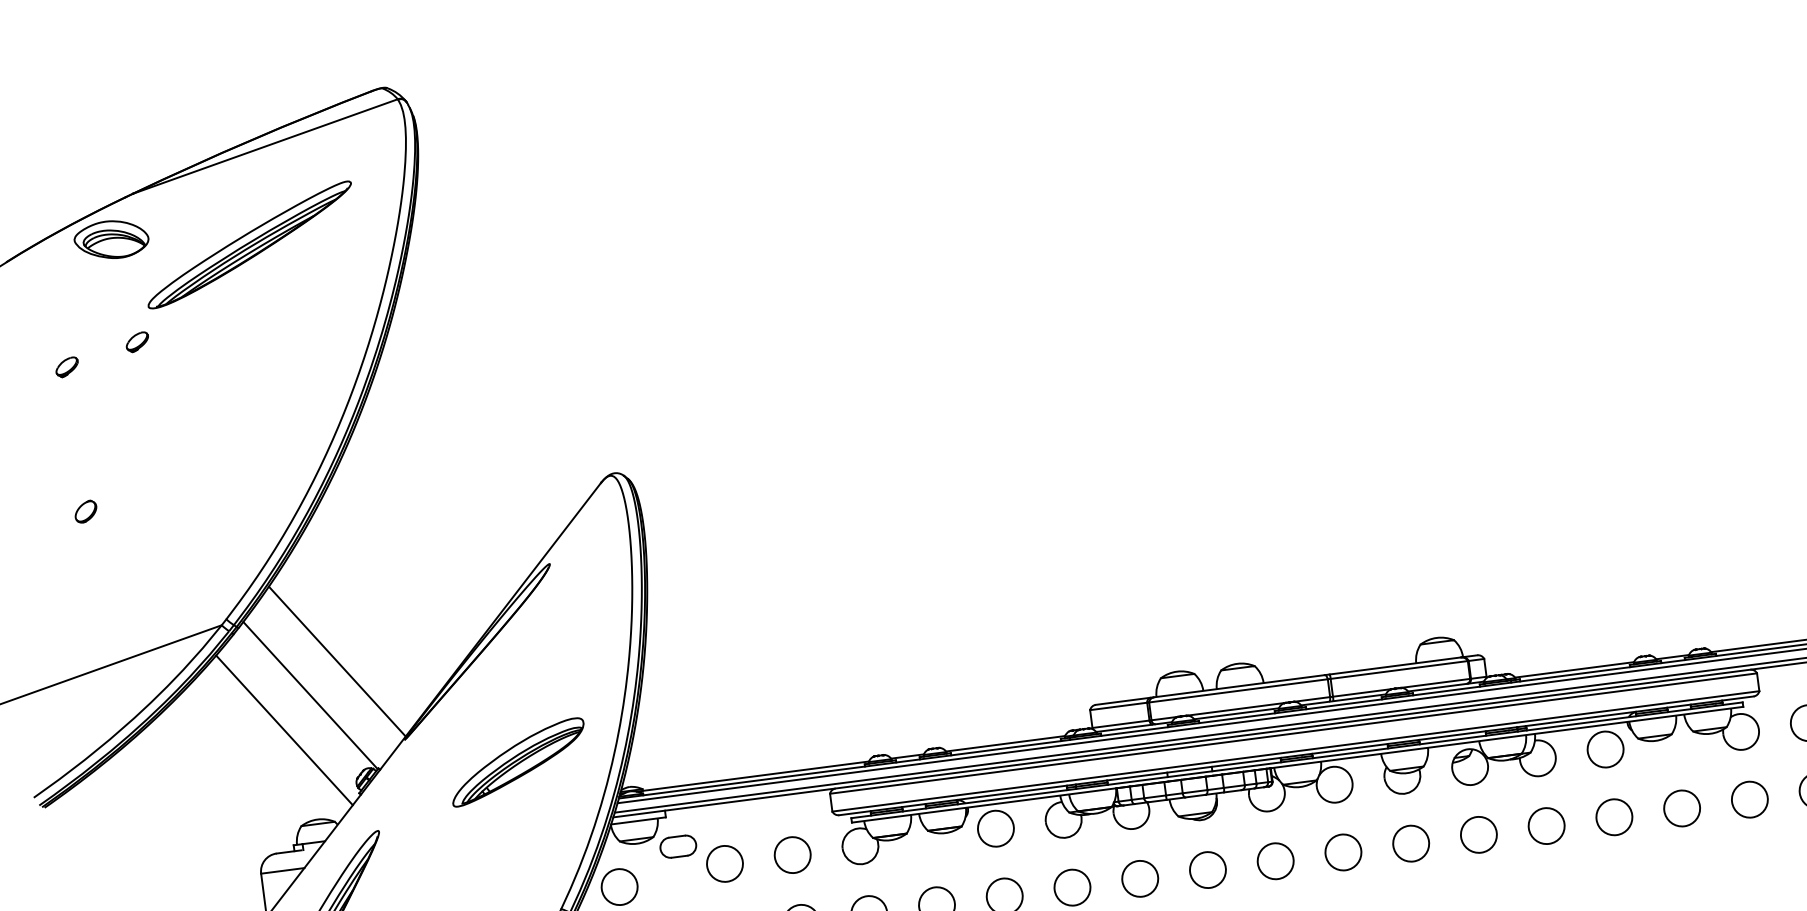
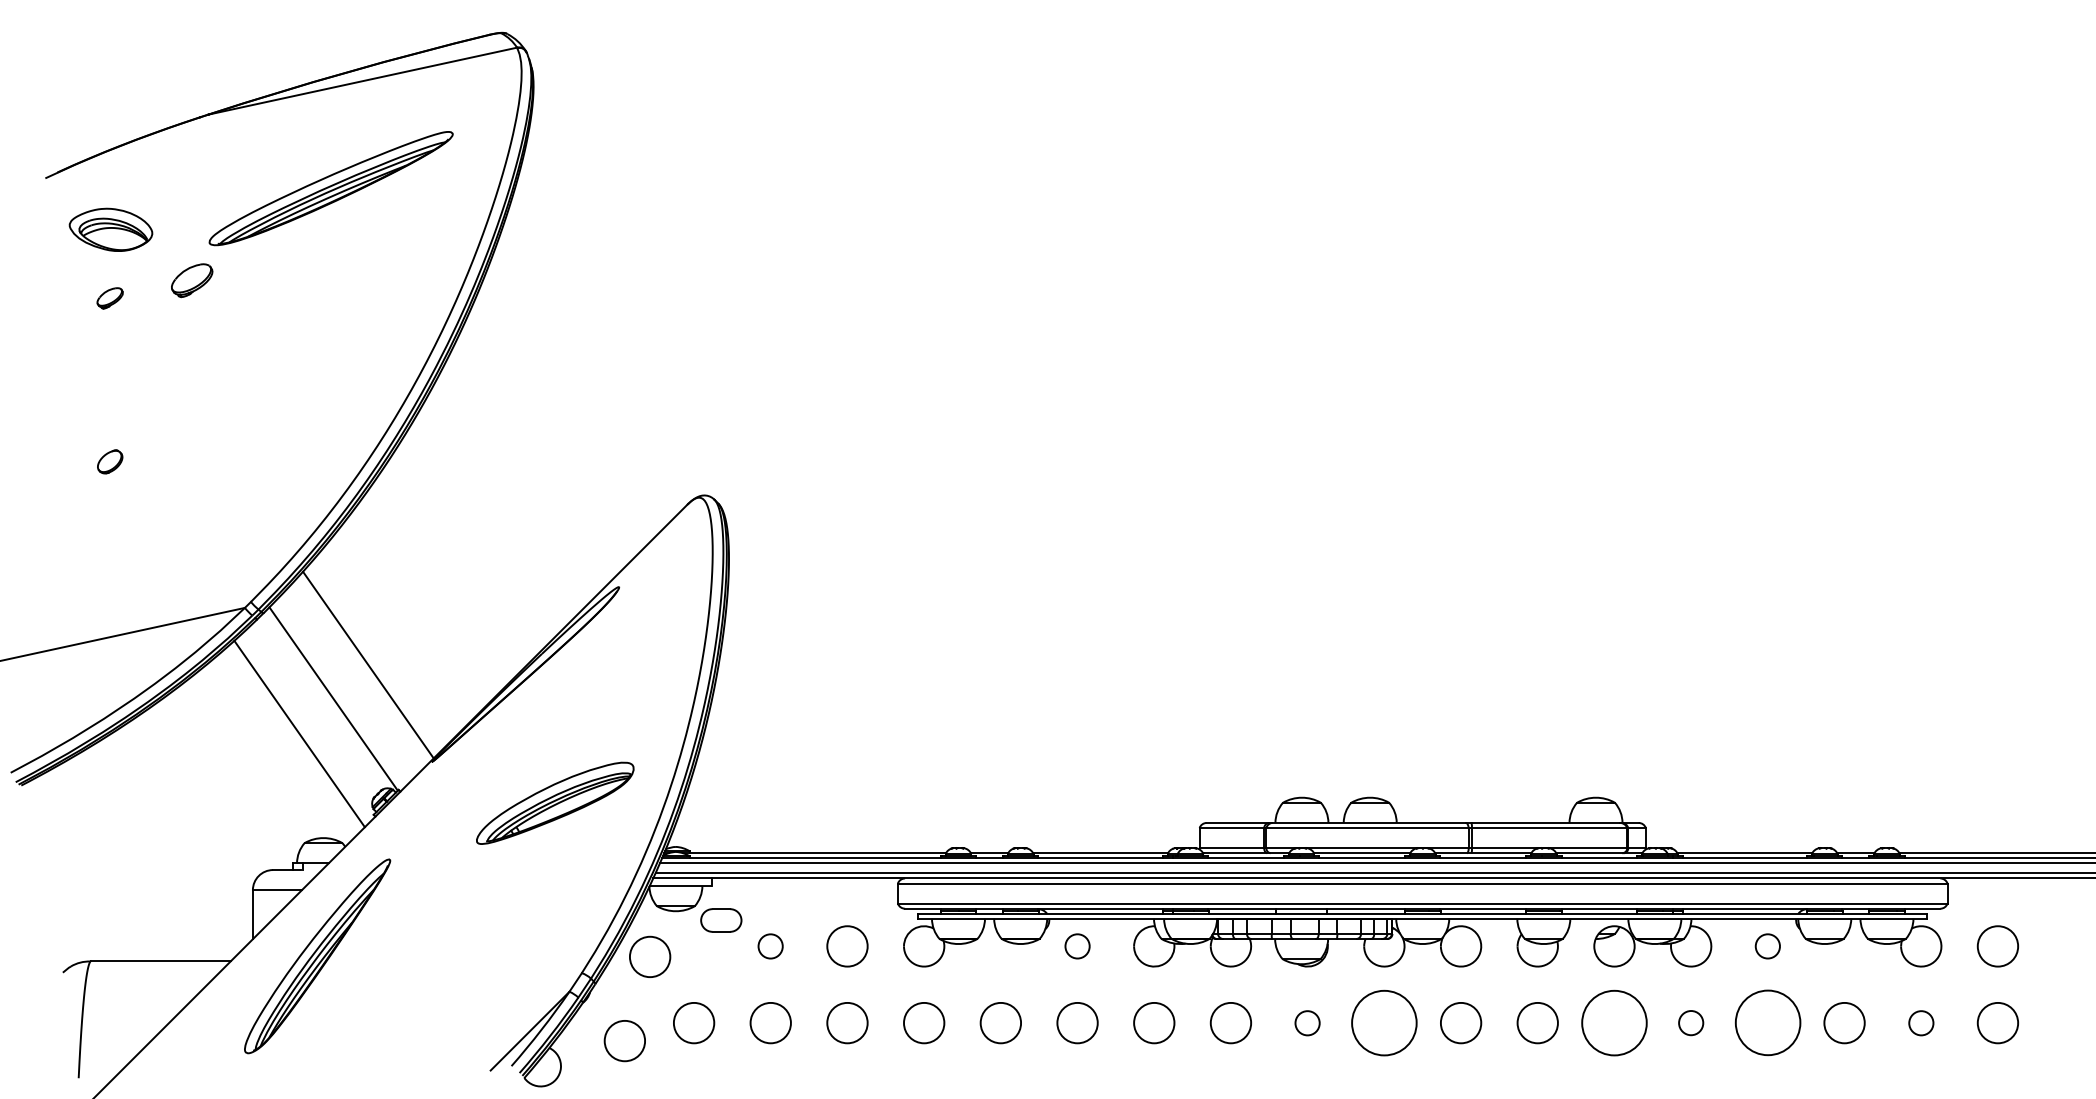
part: (111, 239) -> (110, 229), moved
part: (136, 342) -> (191, 280), size x1.6
circle: (1605, 749) -> (1767, 946), size x0.6
circle: (1750, 799) -> (1921, 1023), size x0.6
circle: (1614, 817) -> (1767, 1023), size x1.6
circle: (1545, 825) -> (1690, 1022), size x0.6
circle: (995, 828) -> (1077, 946), size x0.6
circle: (1478, 834) -> (1614, 1022), size x1.6
circle: (1275, 860) -> (1384, 1022), size x1.6
circle: (724, 864) -> (770, 946), size x0.6
circle: (1207, 870) -> (1307, 1023), size x0.6

